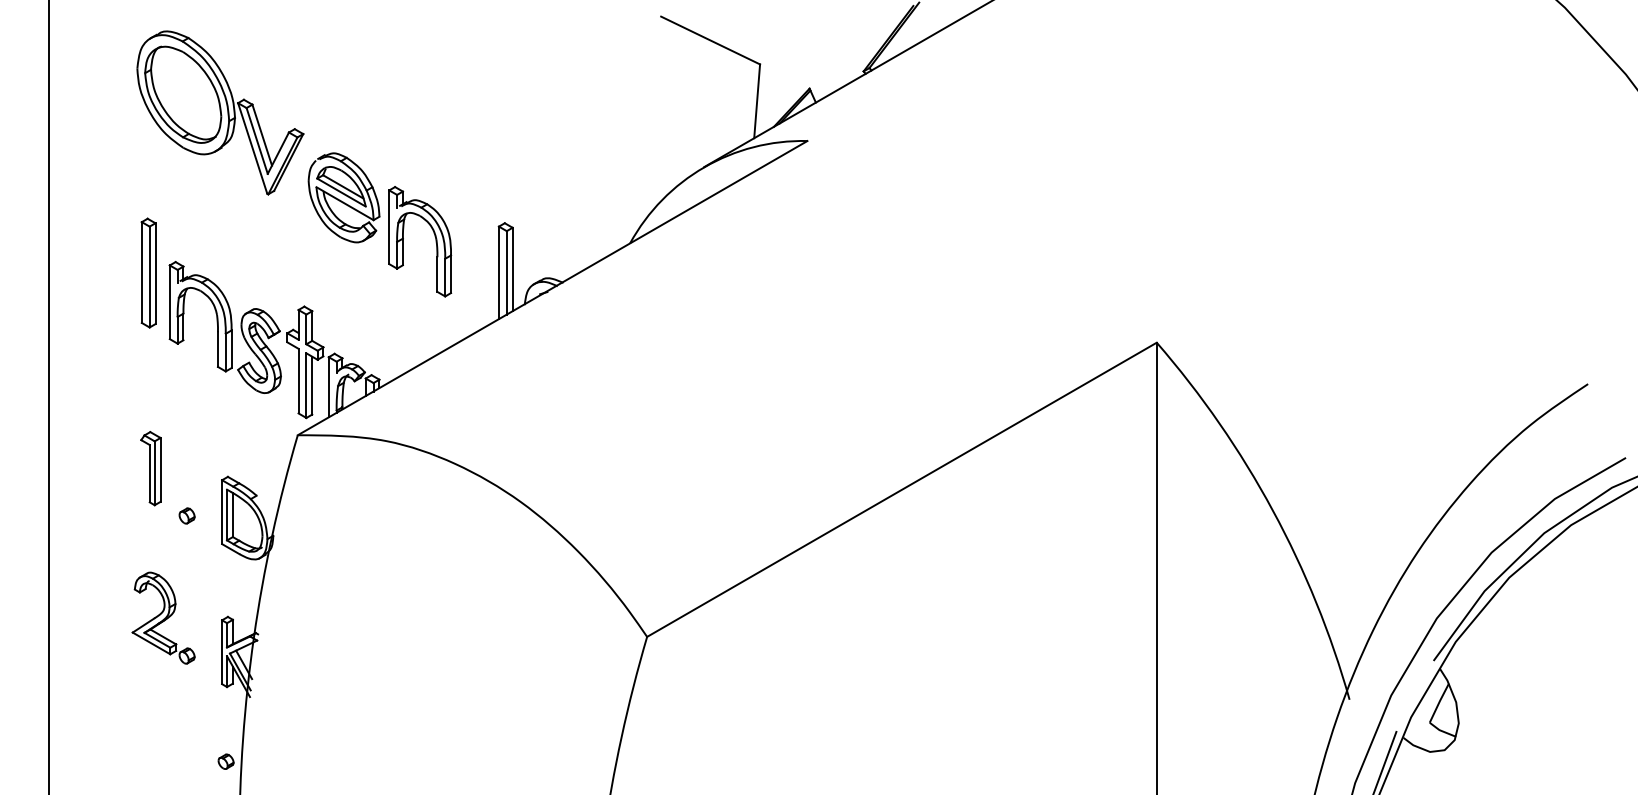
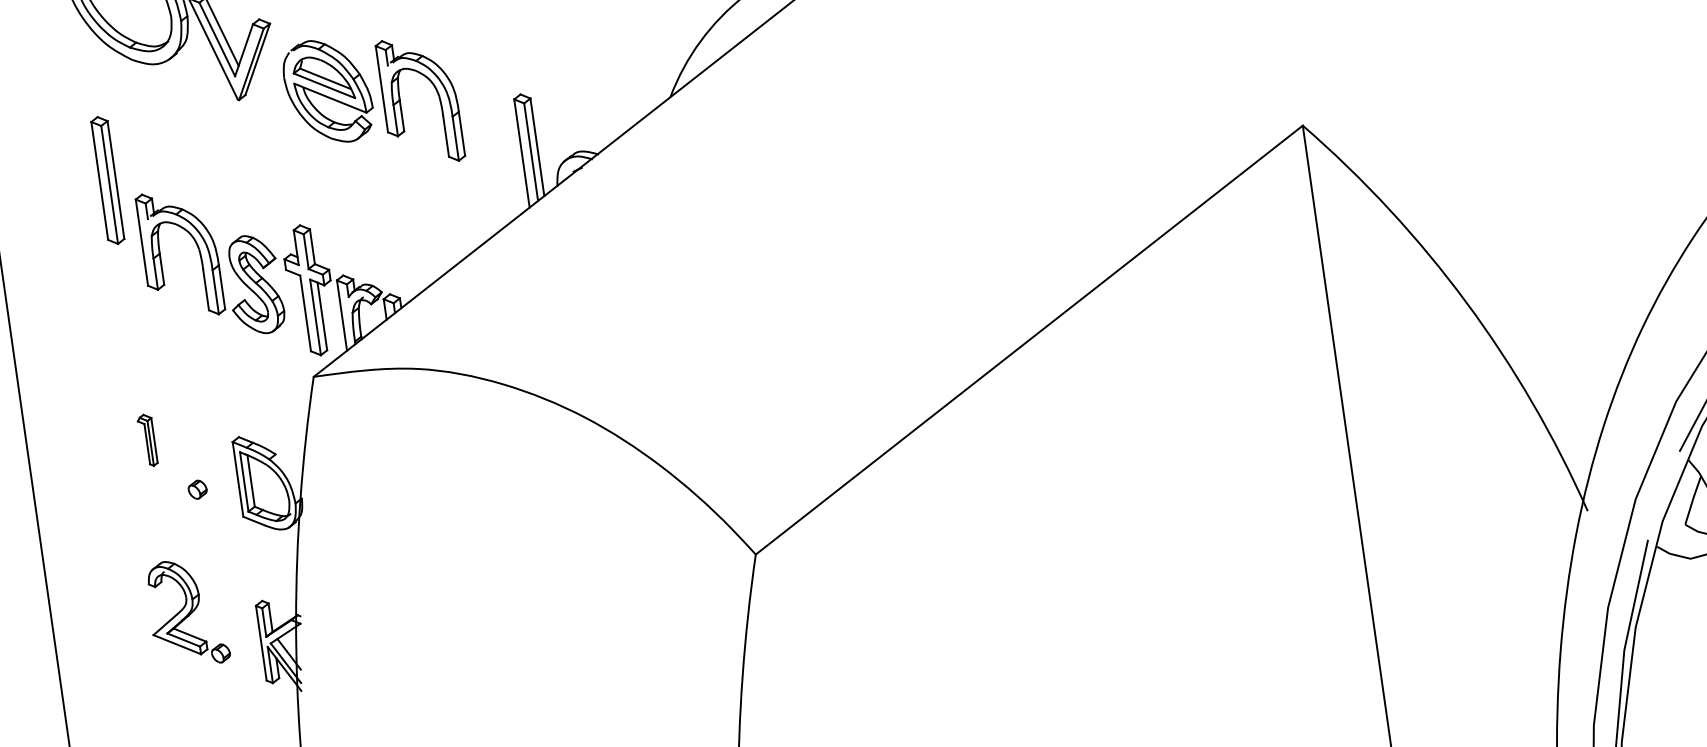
part: (434, 236) -> (436, 92), moved
part: (148, 272) -> (107, 179), moved
part: (150, 468) -> (146, 440), size x0.6

